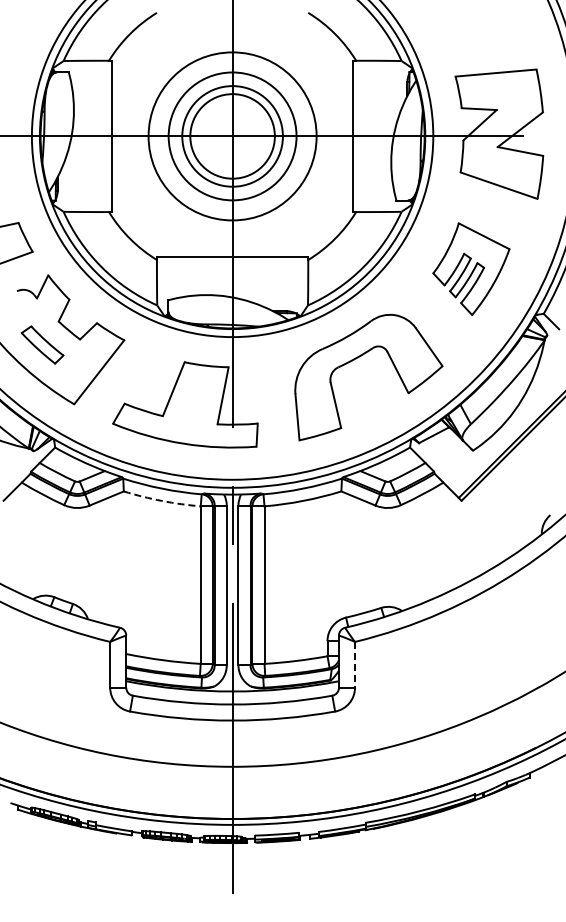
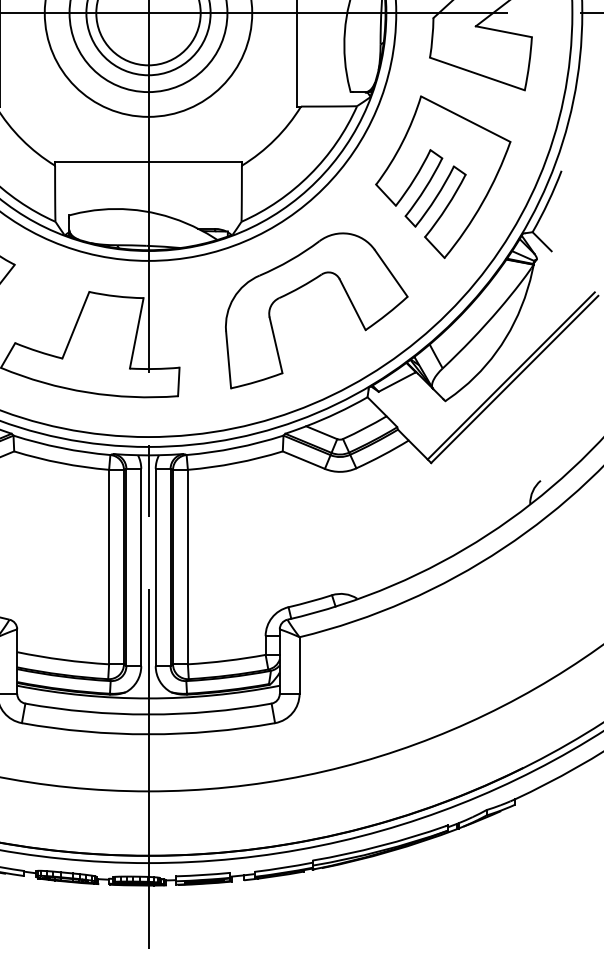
part: (471, 268) -> (443, 176), size x1.43
arc: (161, 500) -> (60, 462), dashed -> solid
line: (355, 664) -> (300, 665), dashed -> solid

